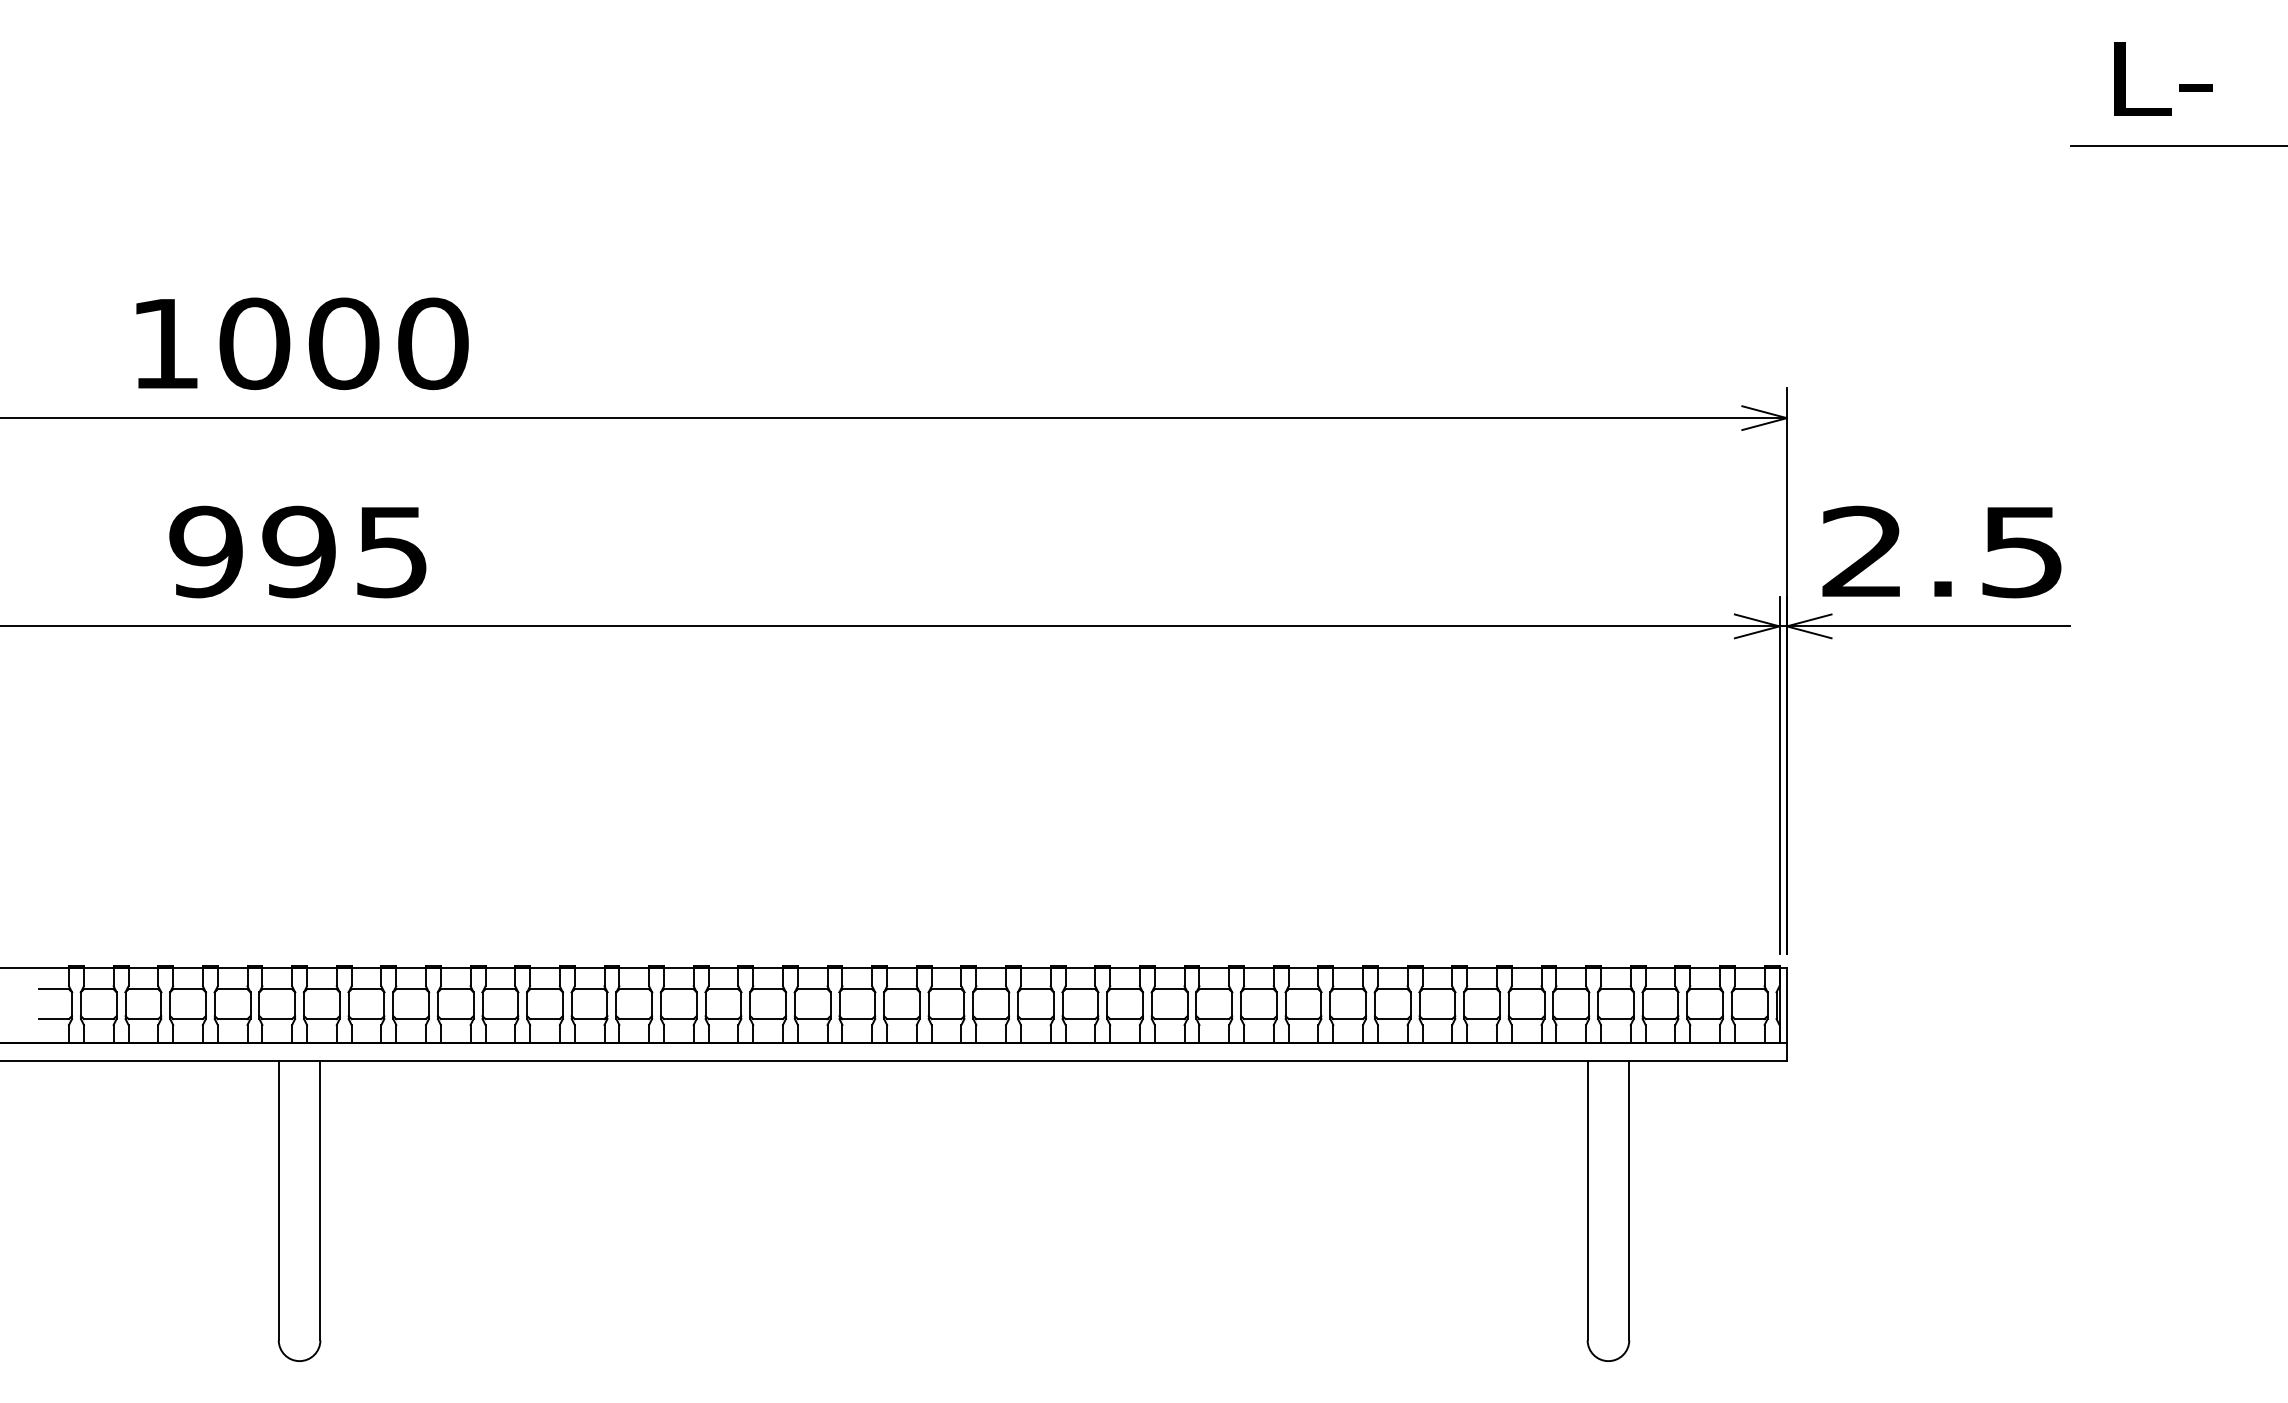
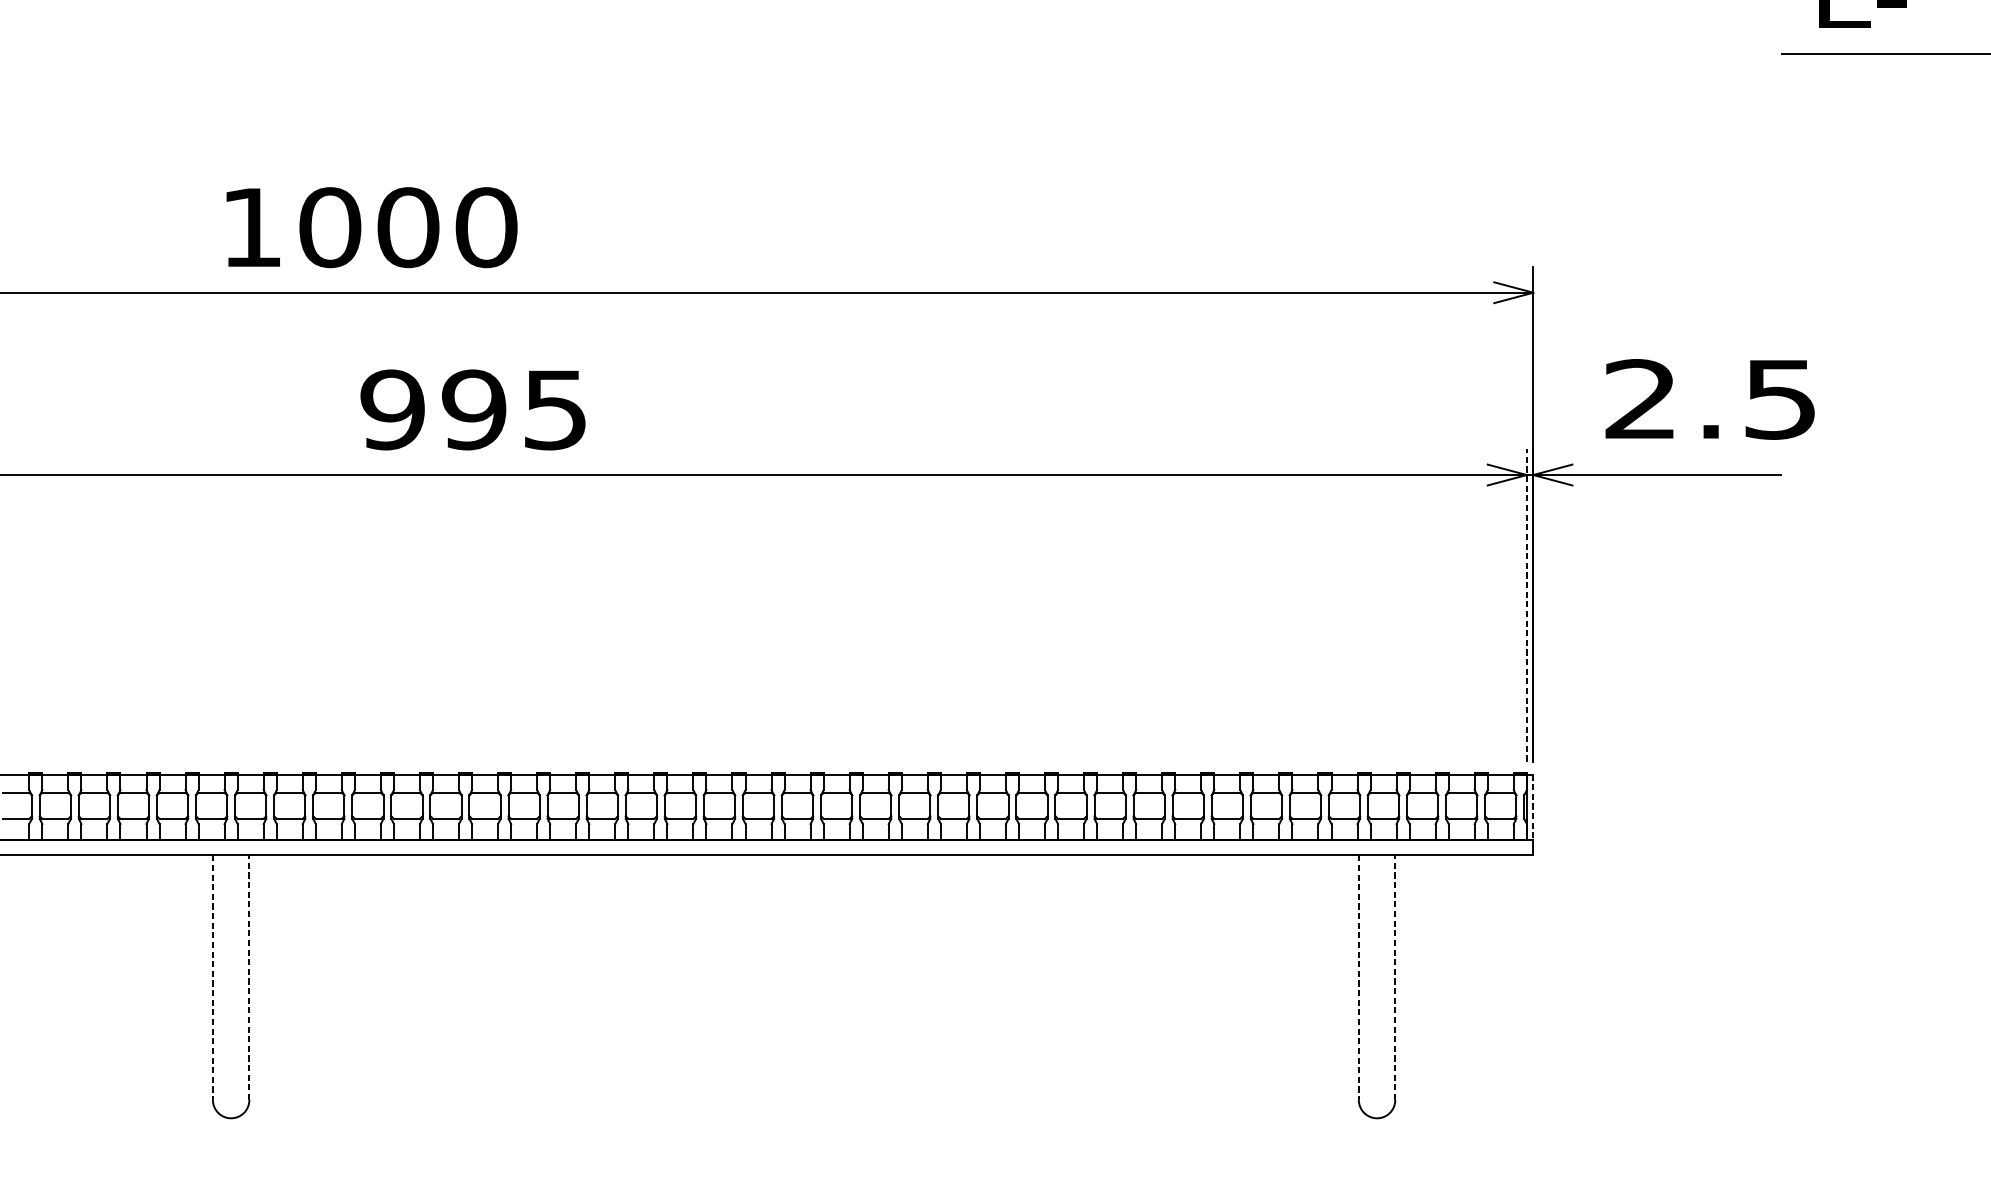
text: (302, 343) -> (372, 227), moved
text: (297, 551) -> (472, 409), moved
text: (1941, 551) -> (1709, 398), moved
line: (1779, 774) -> (1526, 604), solid -> dashed
line: (1786, 1006) -> (1532, 807), solid -> dashed
line: (278, 1200) -> (212, 977), solid -> dashed
line: (320, 1200) -> (249, 977), solid -> dashed
line: (1587, 1200) -> (1358, 977), solid -> dashed
line: (1629, 1200) -> (1395, 977), solid -> dashed

